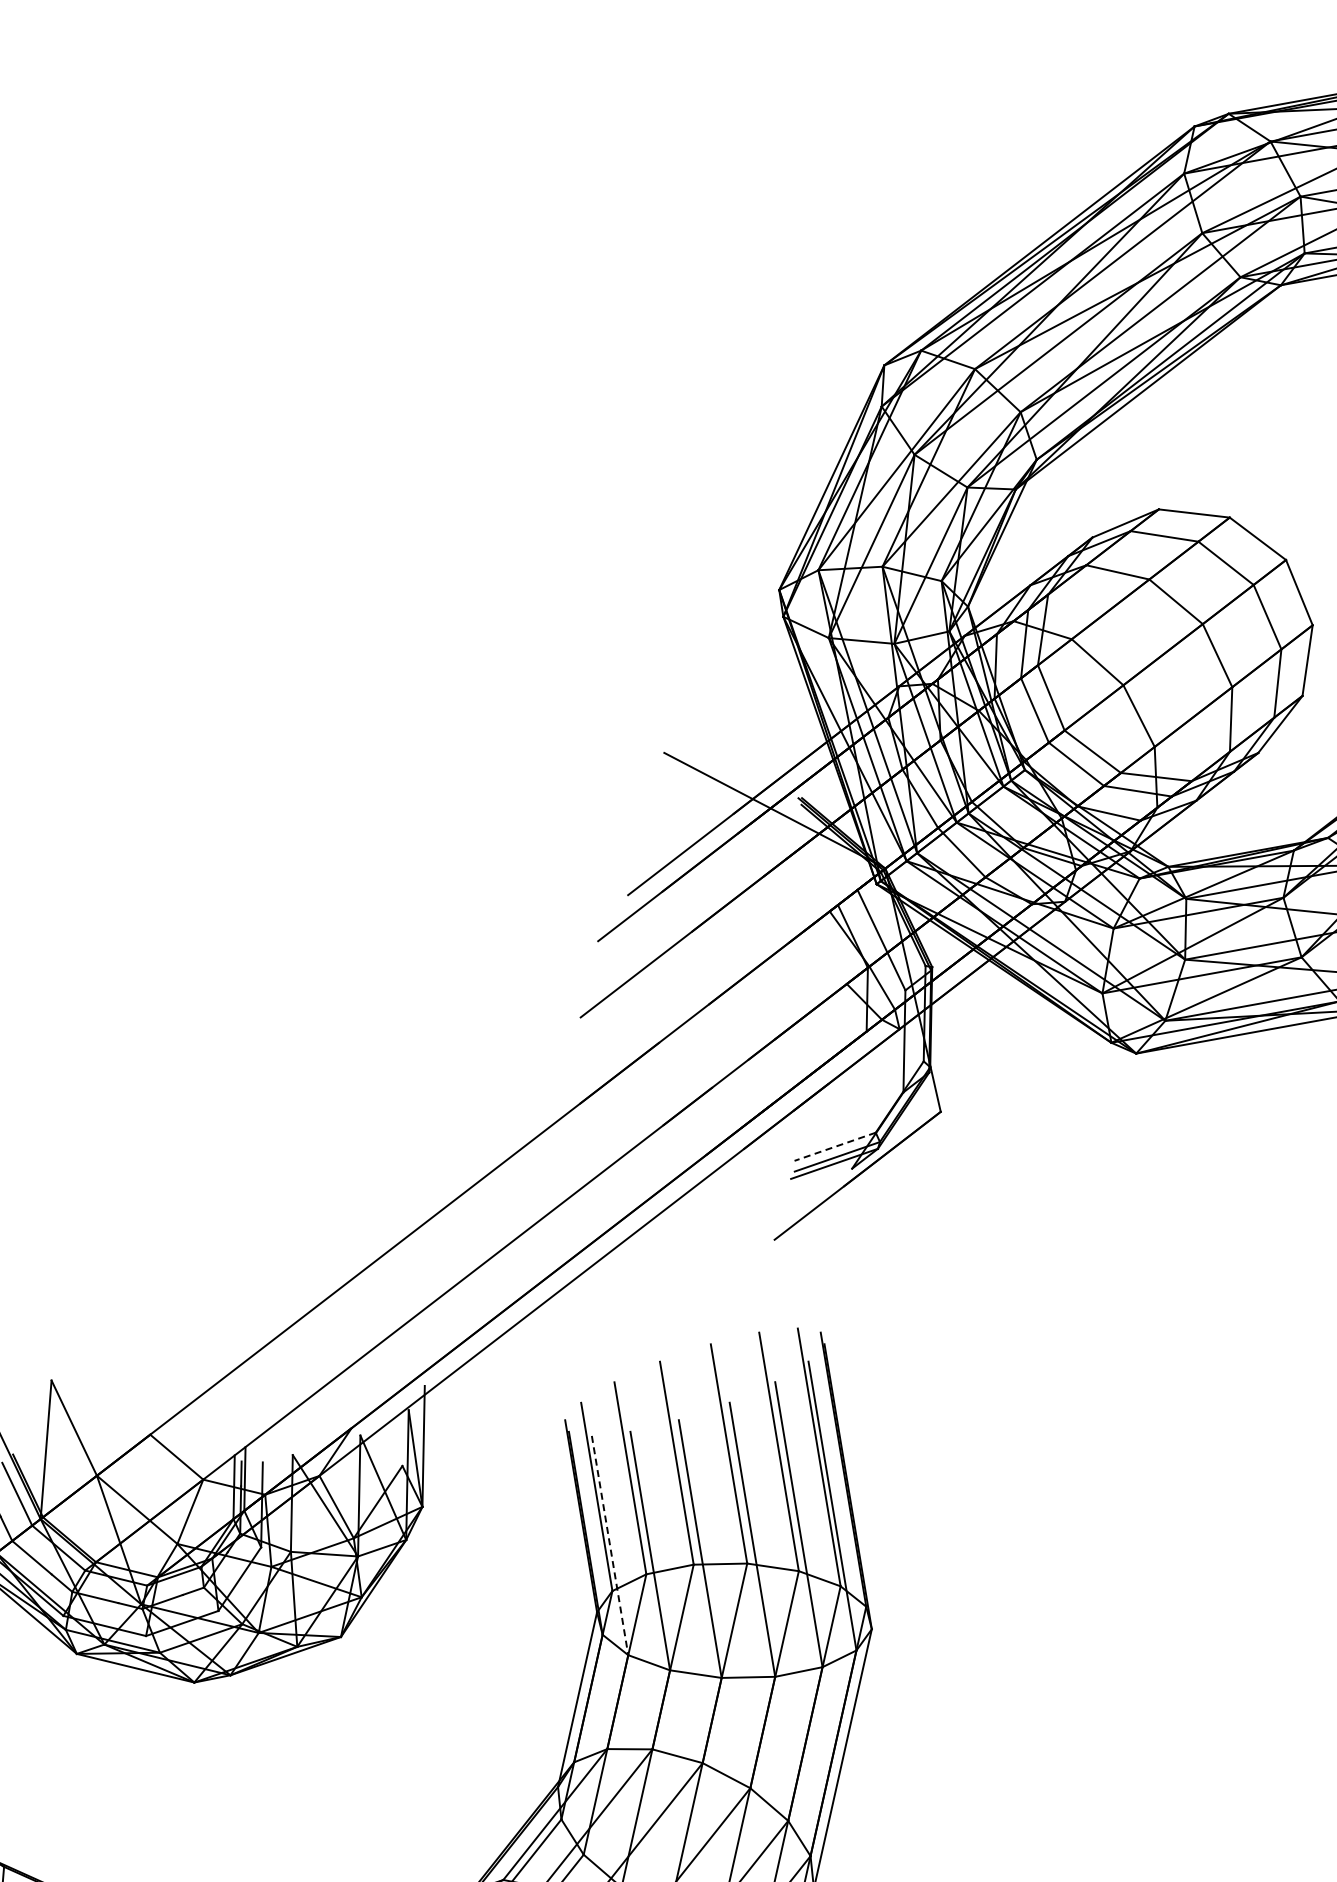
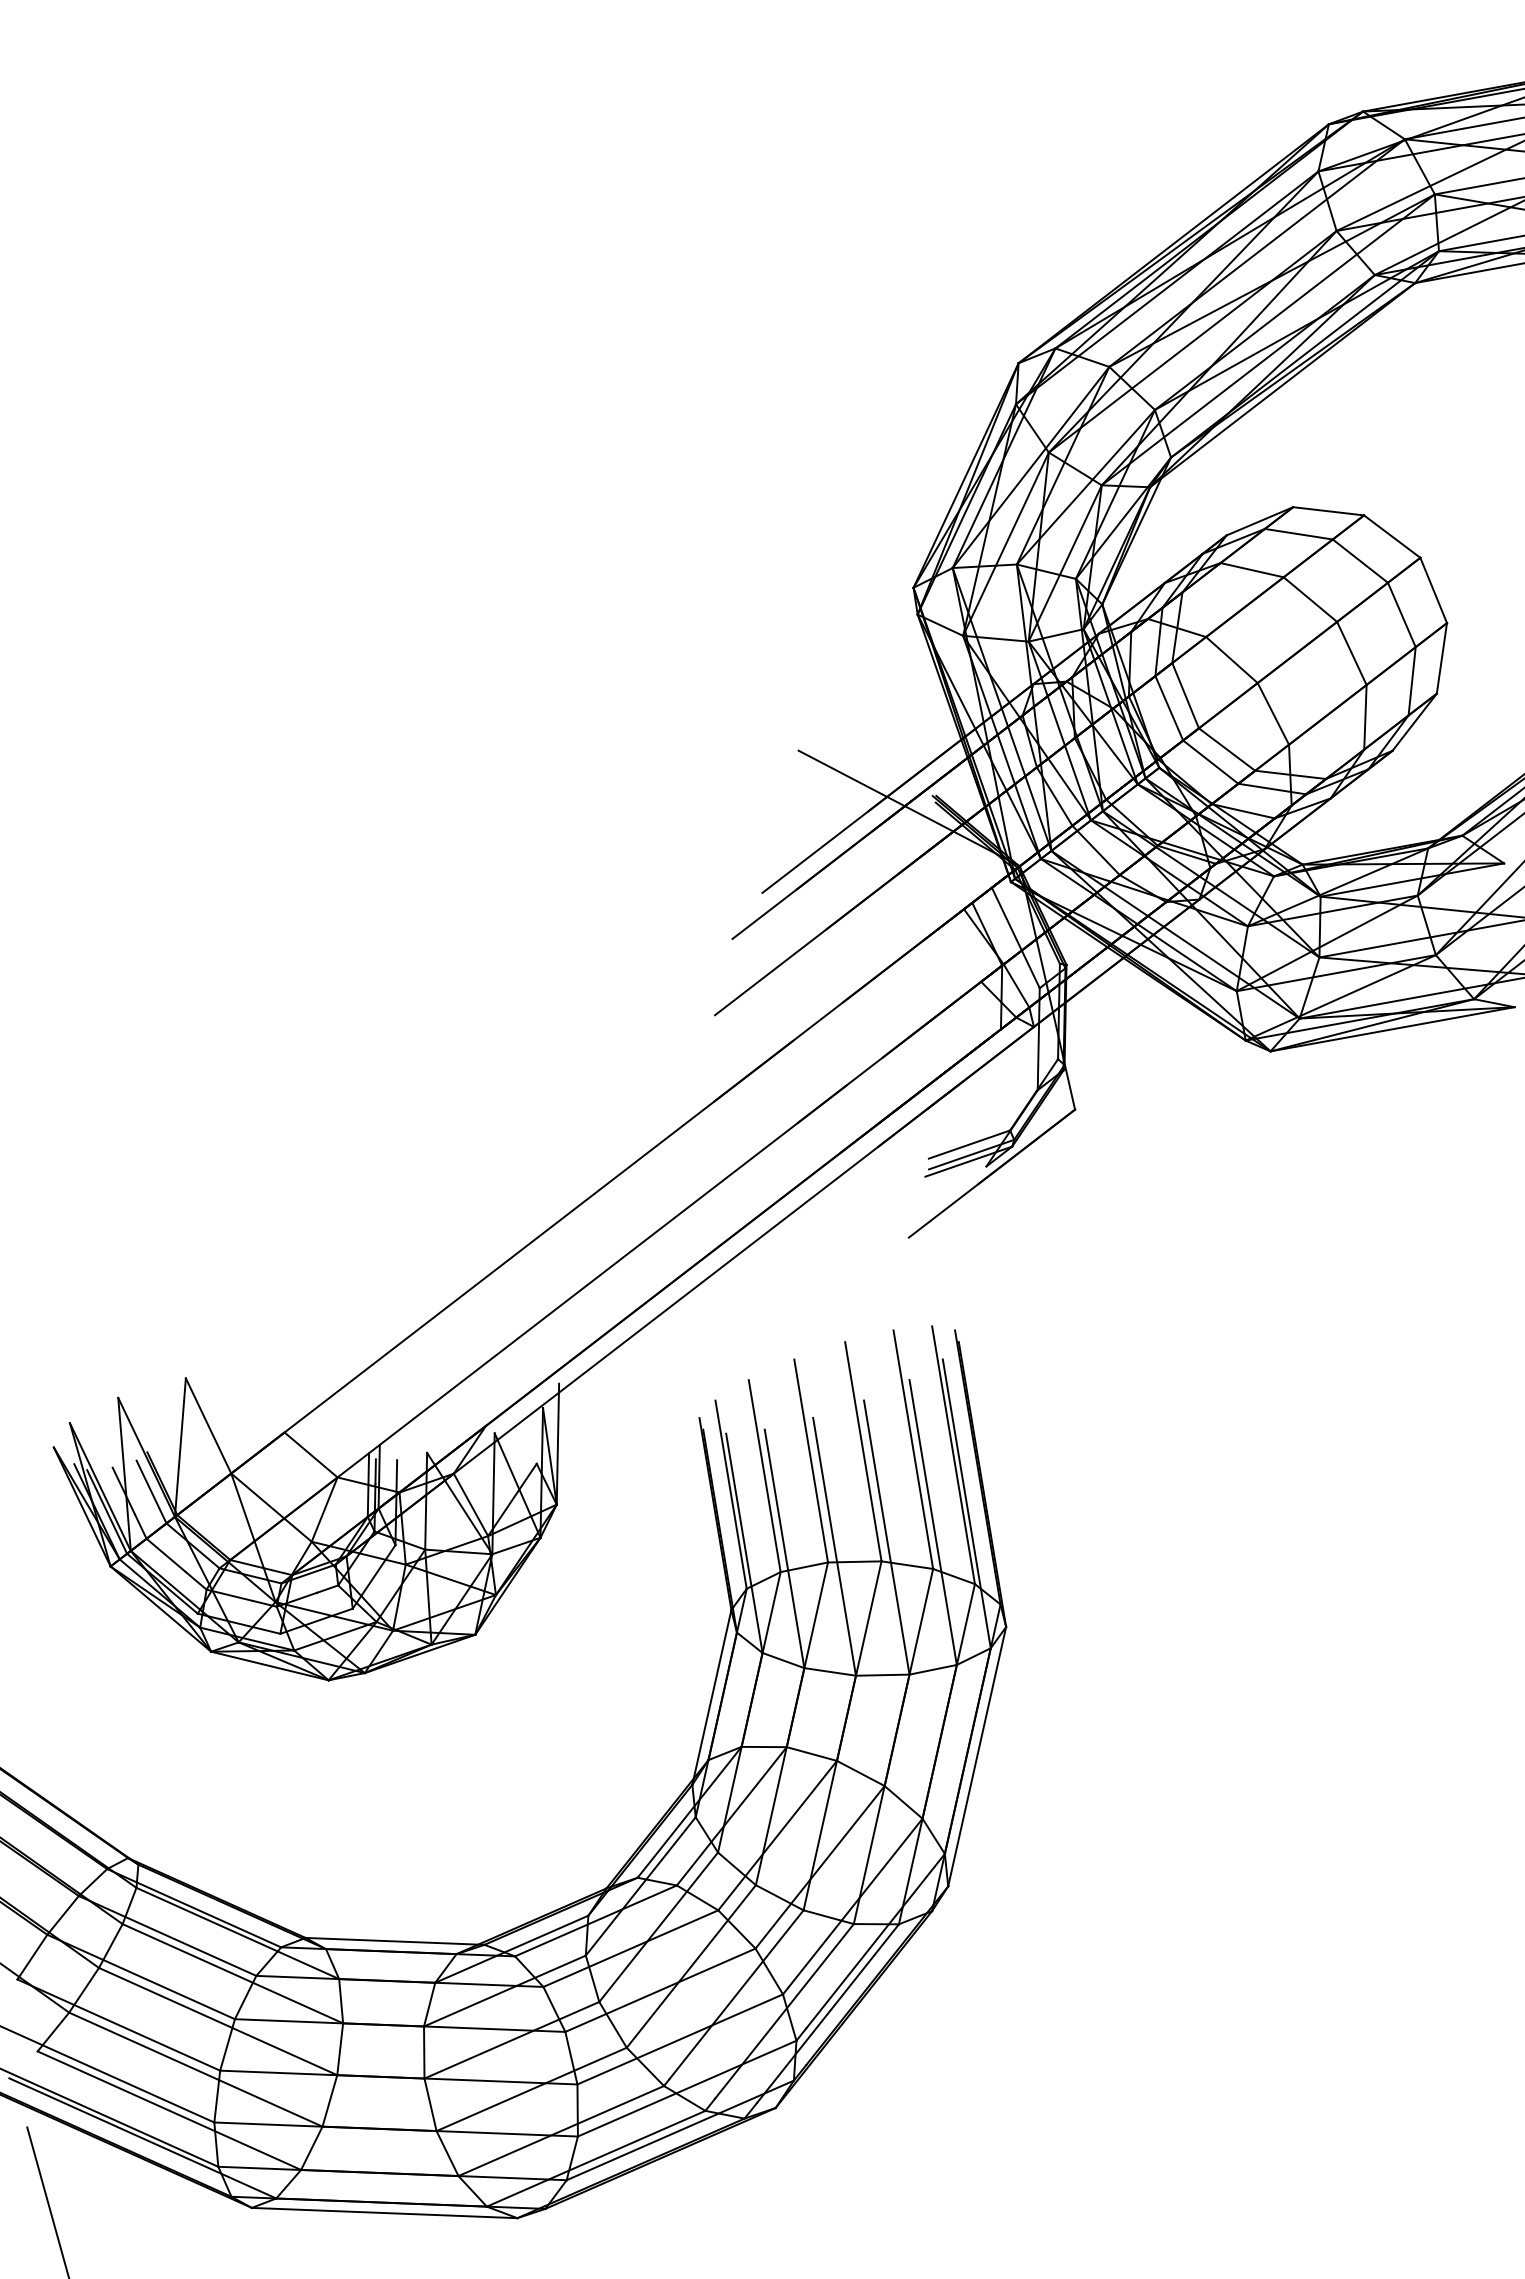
line: (835, 1146) -> (969, 1144), dashed -> solid
line: (610, 1545) -> (744, 1543), dashed -> solid

